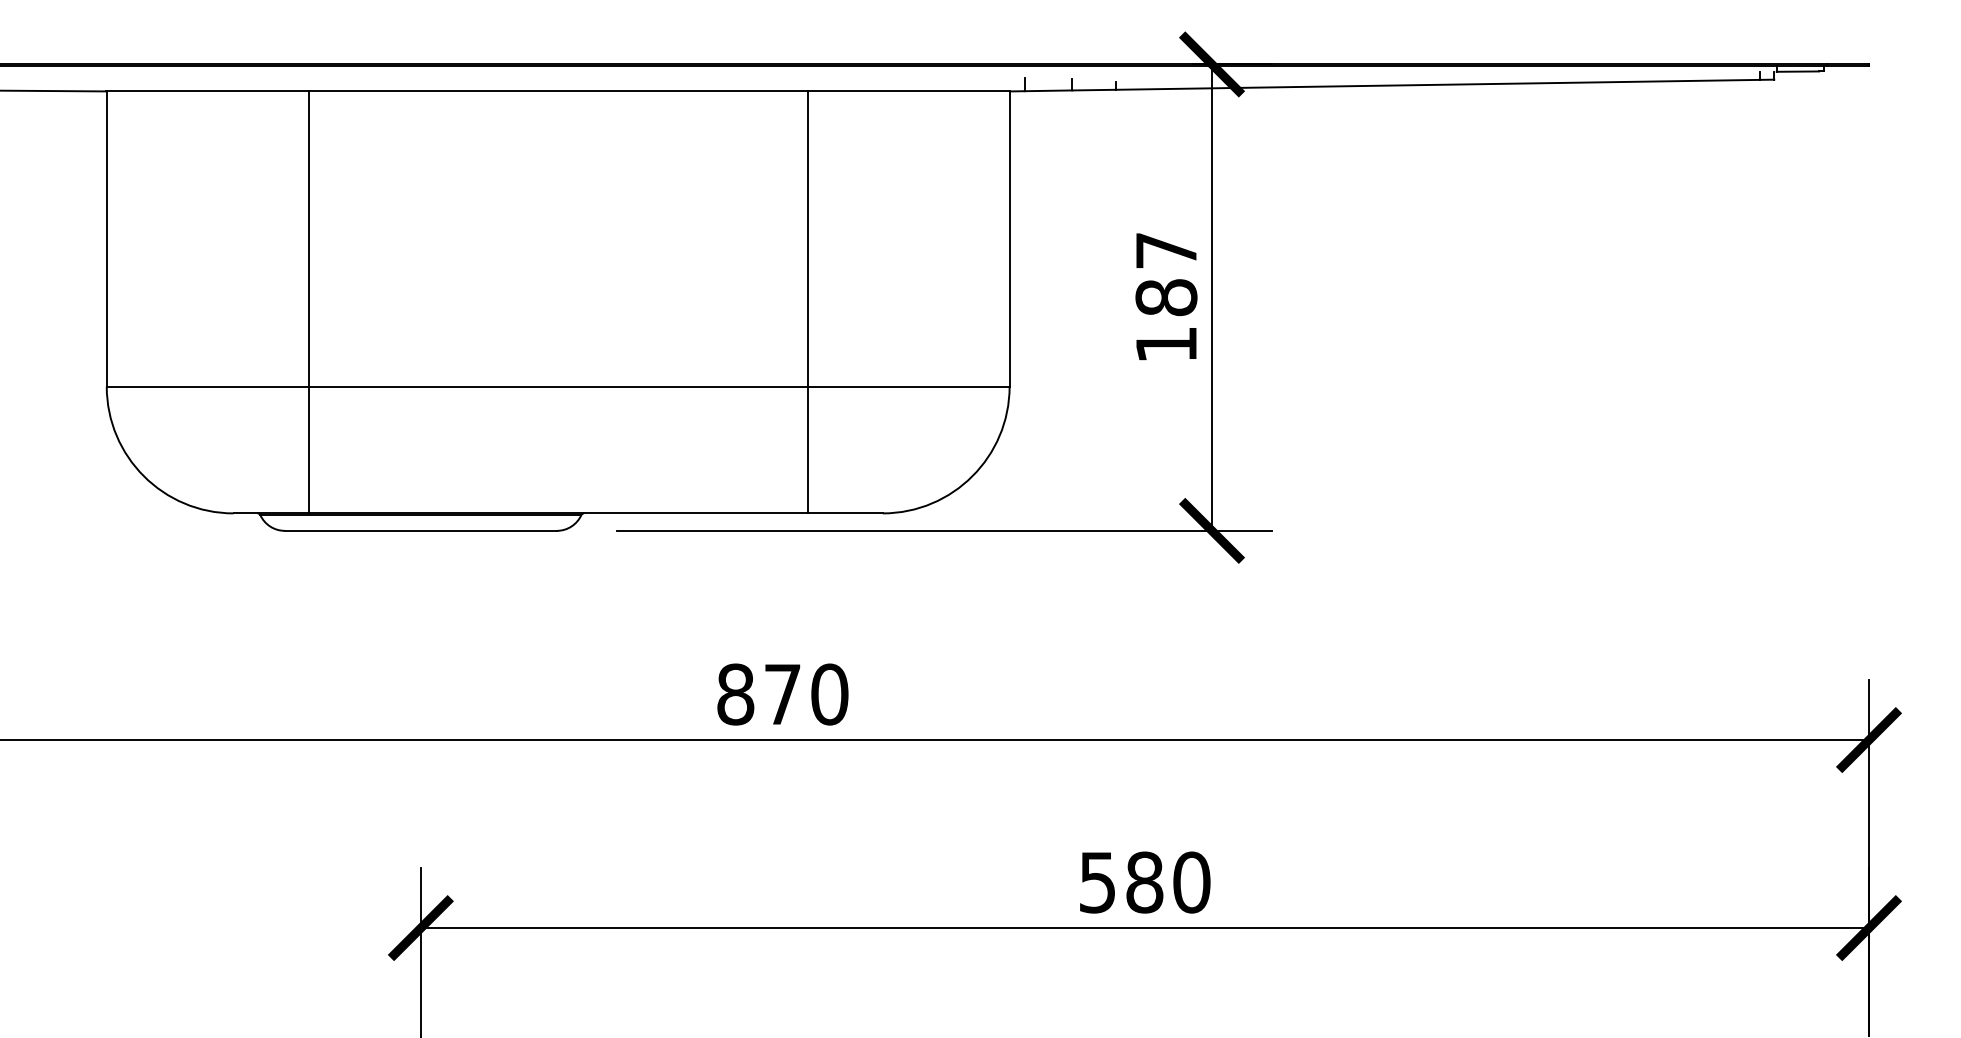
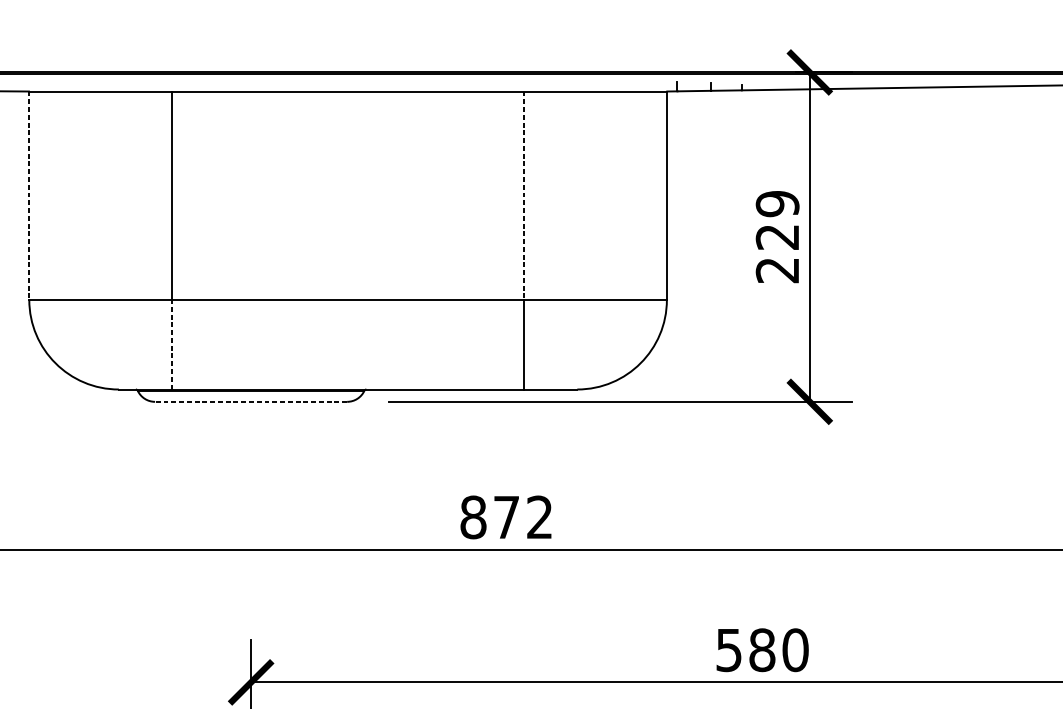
line: (106, 238) -> (29, 195), solid -> dashed
line: (807, 238) -> (524, 195), solid -> dashed
text: (1166, 297) -> (777, 237), 187 -> 229
line: (308, 449) -> (171, 344), solid -> dashed
line: (420, 530) -> (250, 401), solid -> dashed
text: (829, 694) -> (539, 517), 870 -> 872

